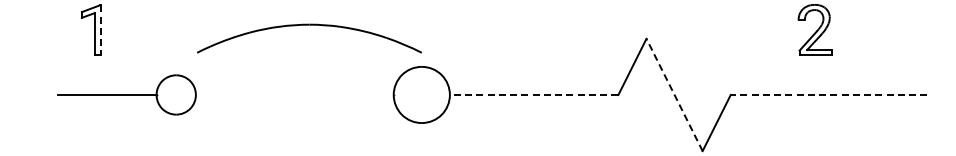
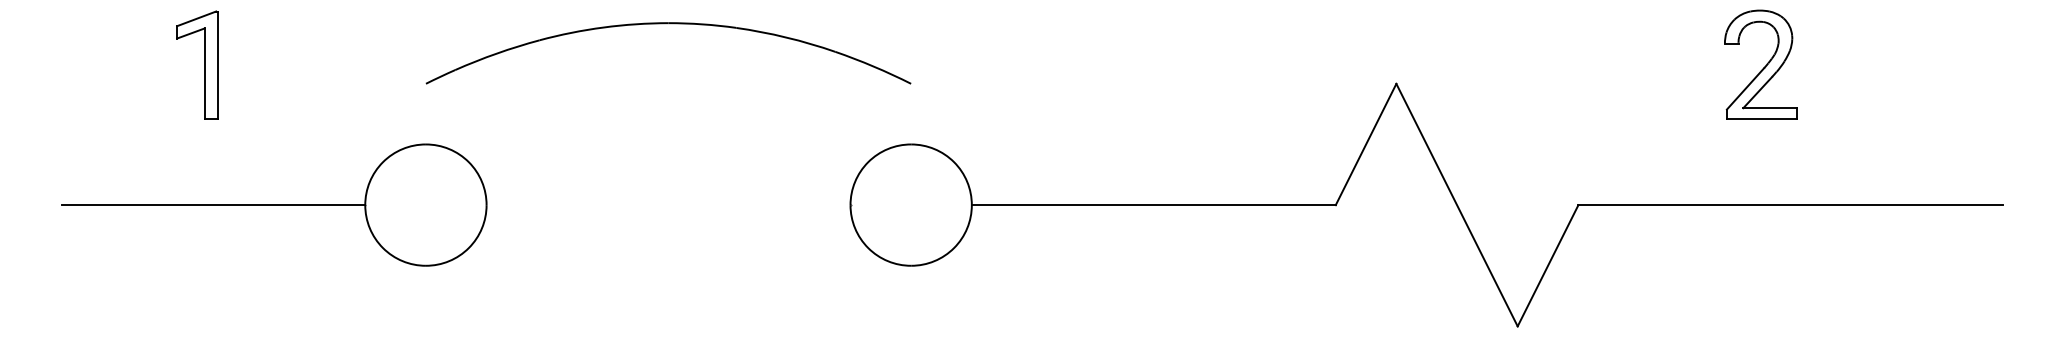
part: (309, 25) -> (668, 24), moved
line: (101, 30) -> (219, 65), dashed -> solid
part: (127, 94) -> (275, 204), size x1.43
line: (533, 94) -> (1152, 204), dashed -> solid
line: (674, 94) -> (1456, 204), dashed -> solid
line: (828, 94) -> (1789, 204), dashed -> solid

